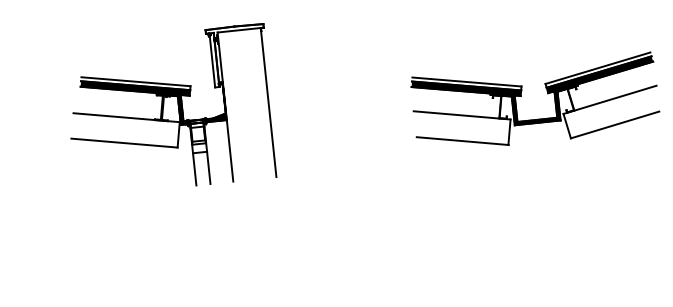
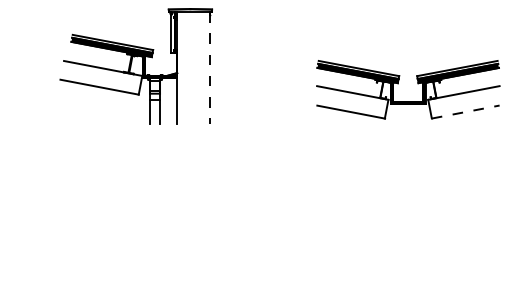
line: (268, 102) -> (209, 68), solid -> dashed
line: (614, 125) -> (465, 112), solid -> dashed

